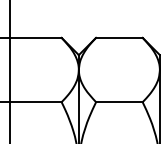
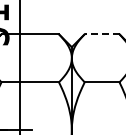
line: (118, 38) -> (101, 34), solid -> dashed

